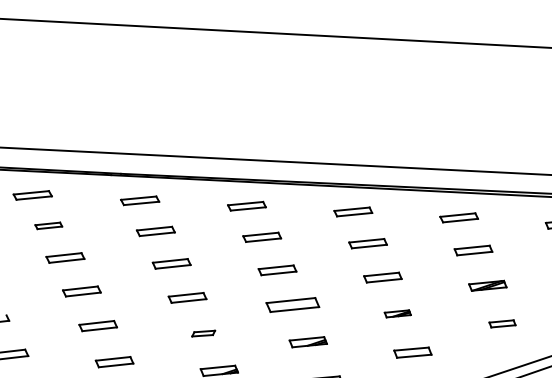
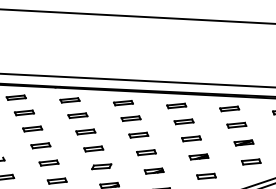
part: (47, 224) -> (23, 112), size x1.43
part: (292, 304) -> (146, 152), size x0.71
part: (396, 312) -> (198, 156), size x1.43
part: (502, 322) -> (251, 161), size x1.43
part: (203, 332) -> (101, 166), size x1.67

